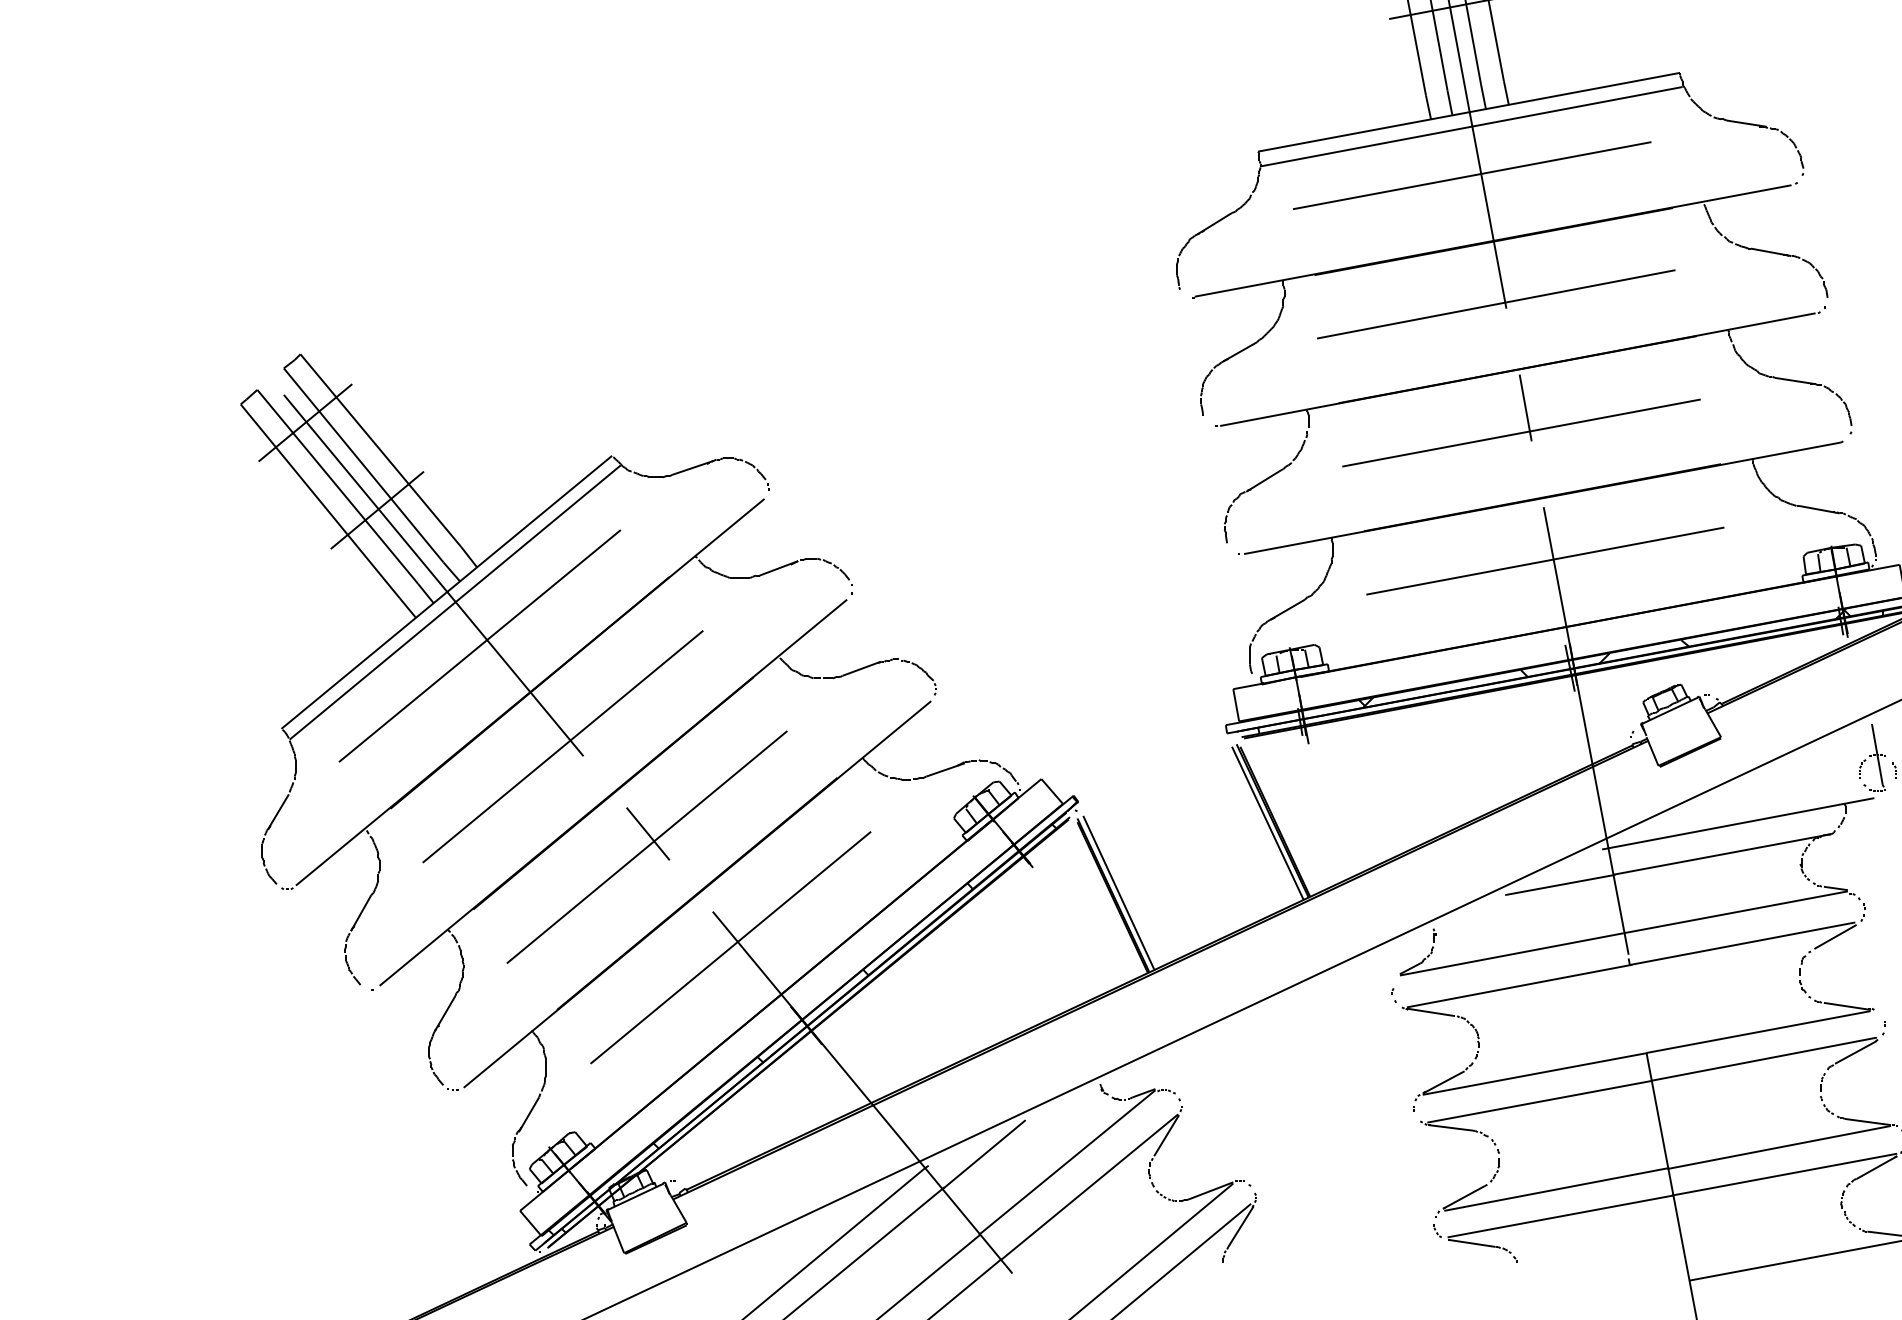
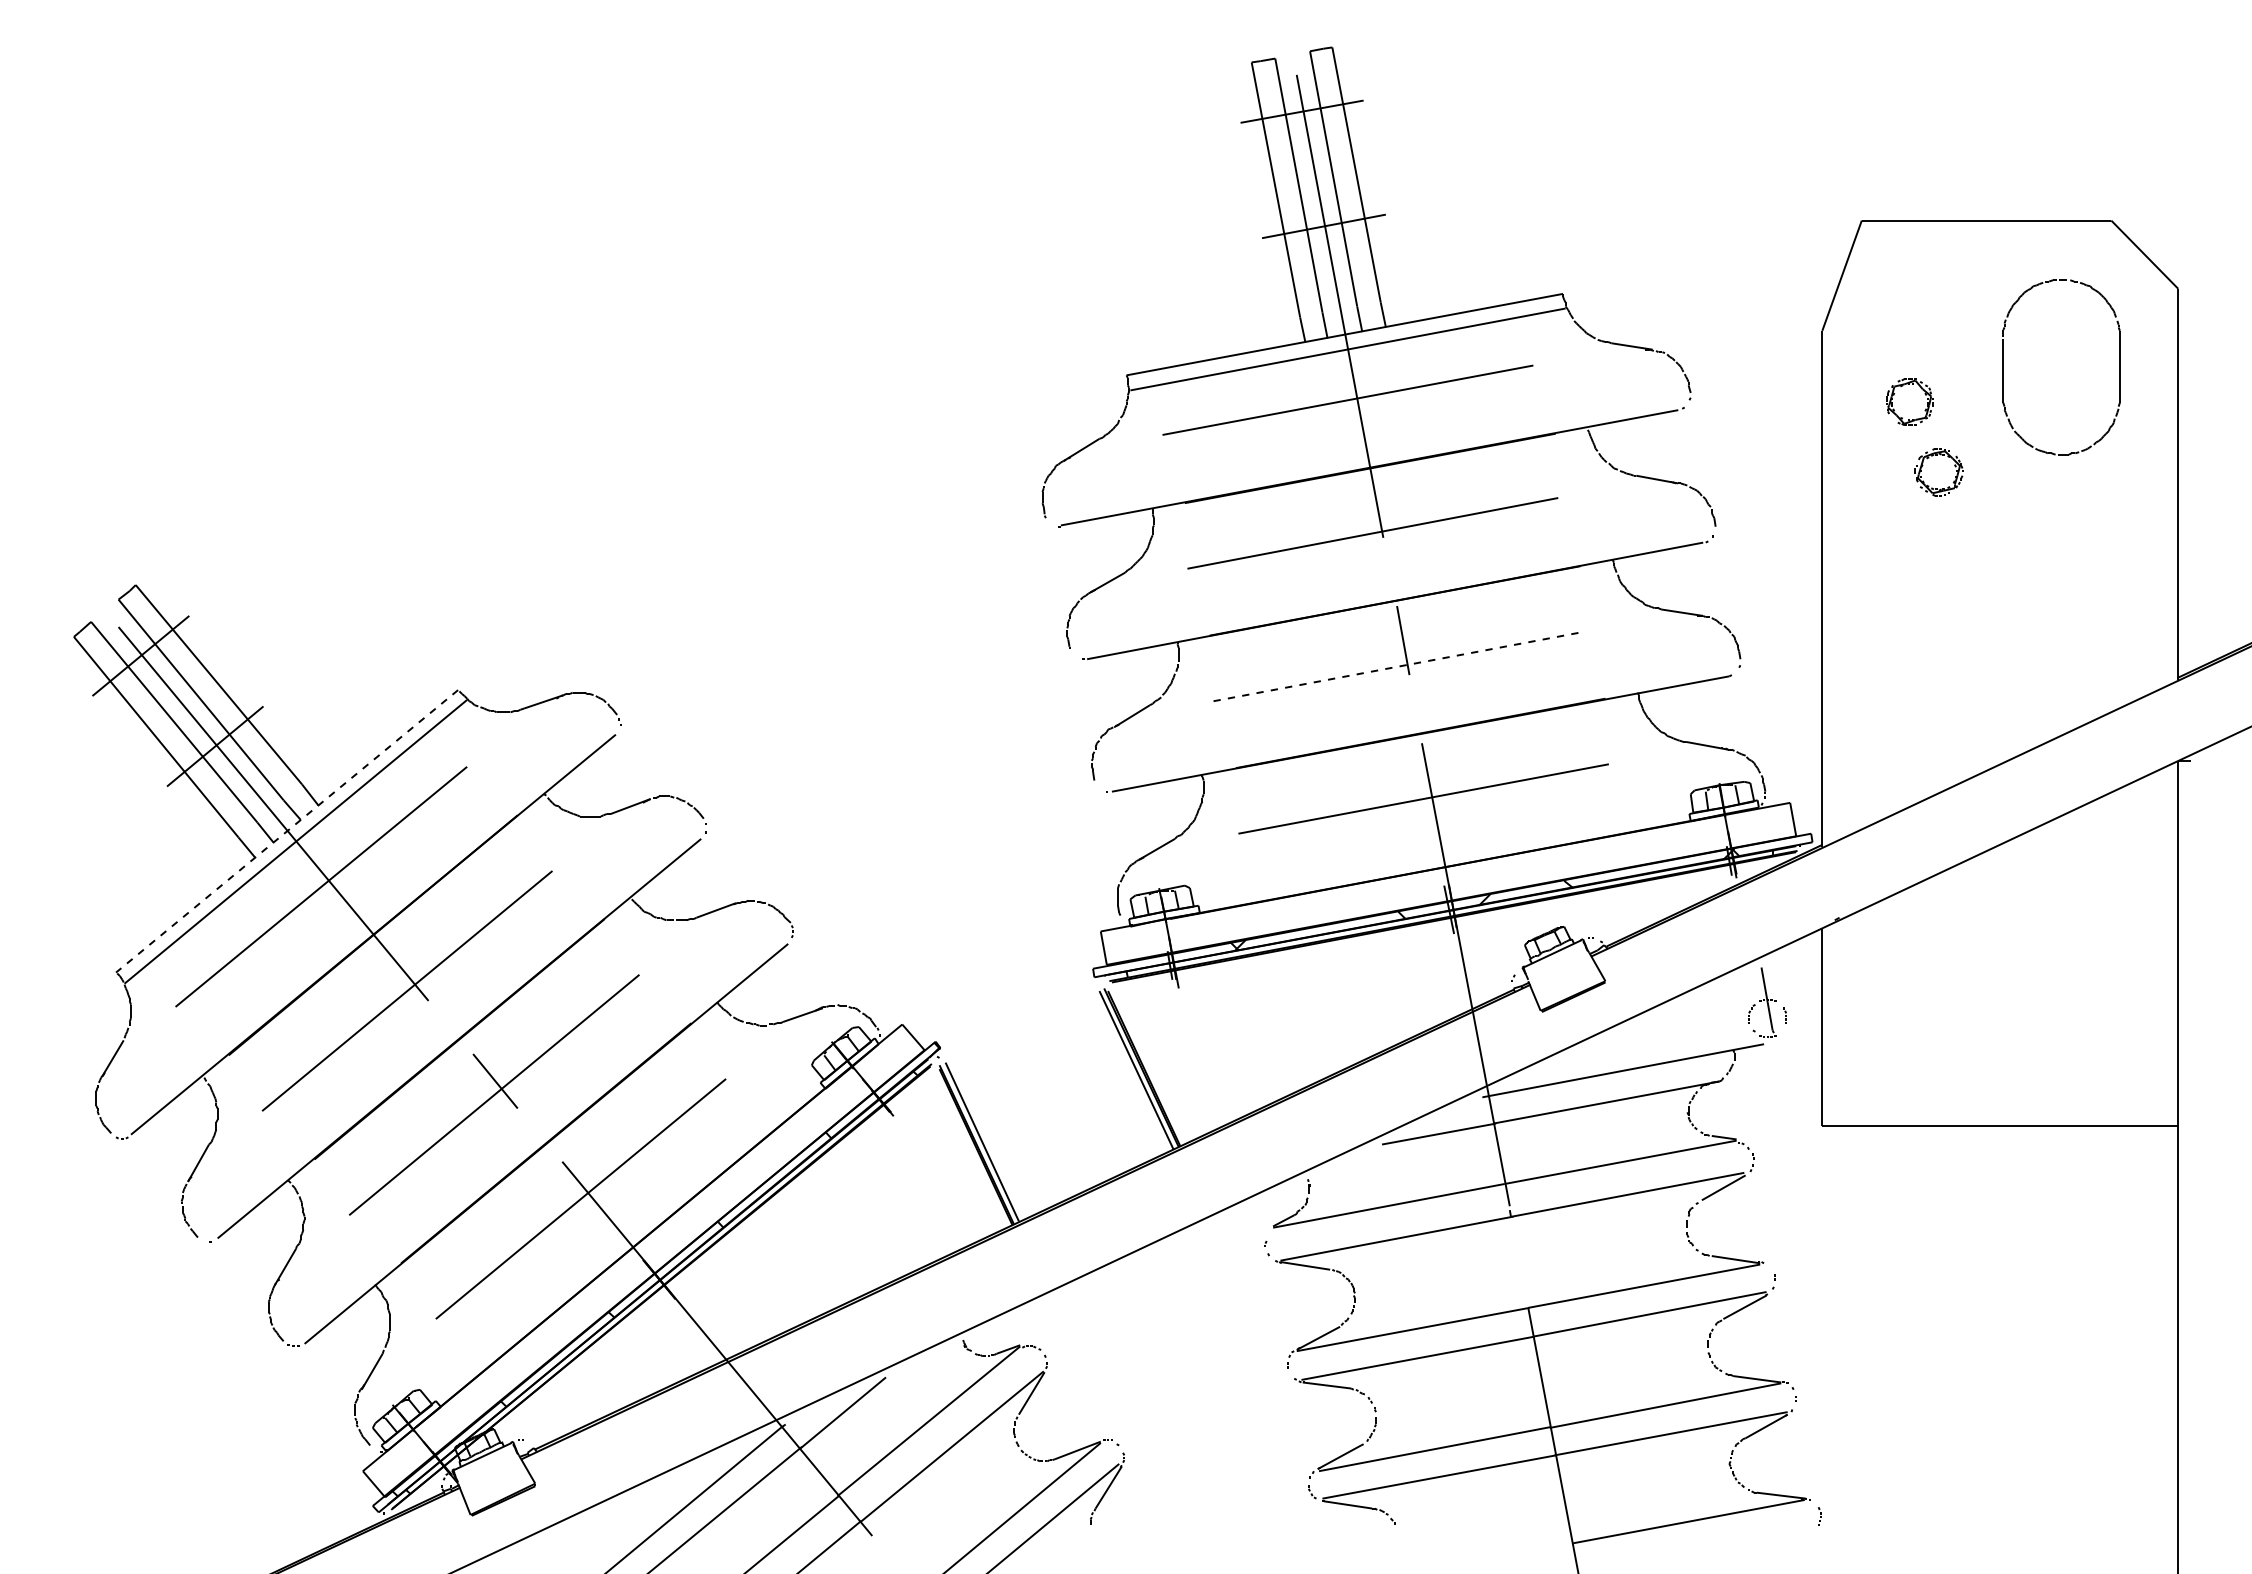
line: (1521, 433) -> (1398, 666), solid -> dashed
line: (447, 592) -> (287, 831), solid -> dashed

